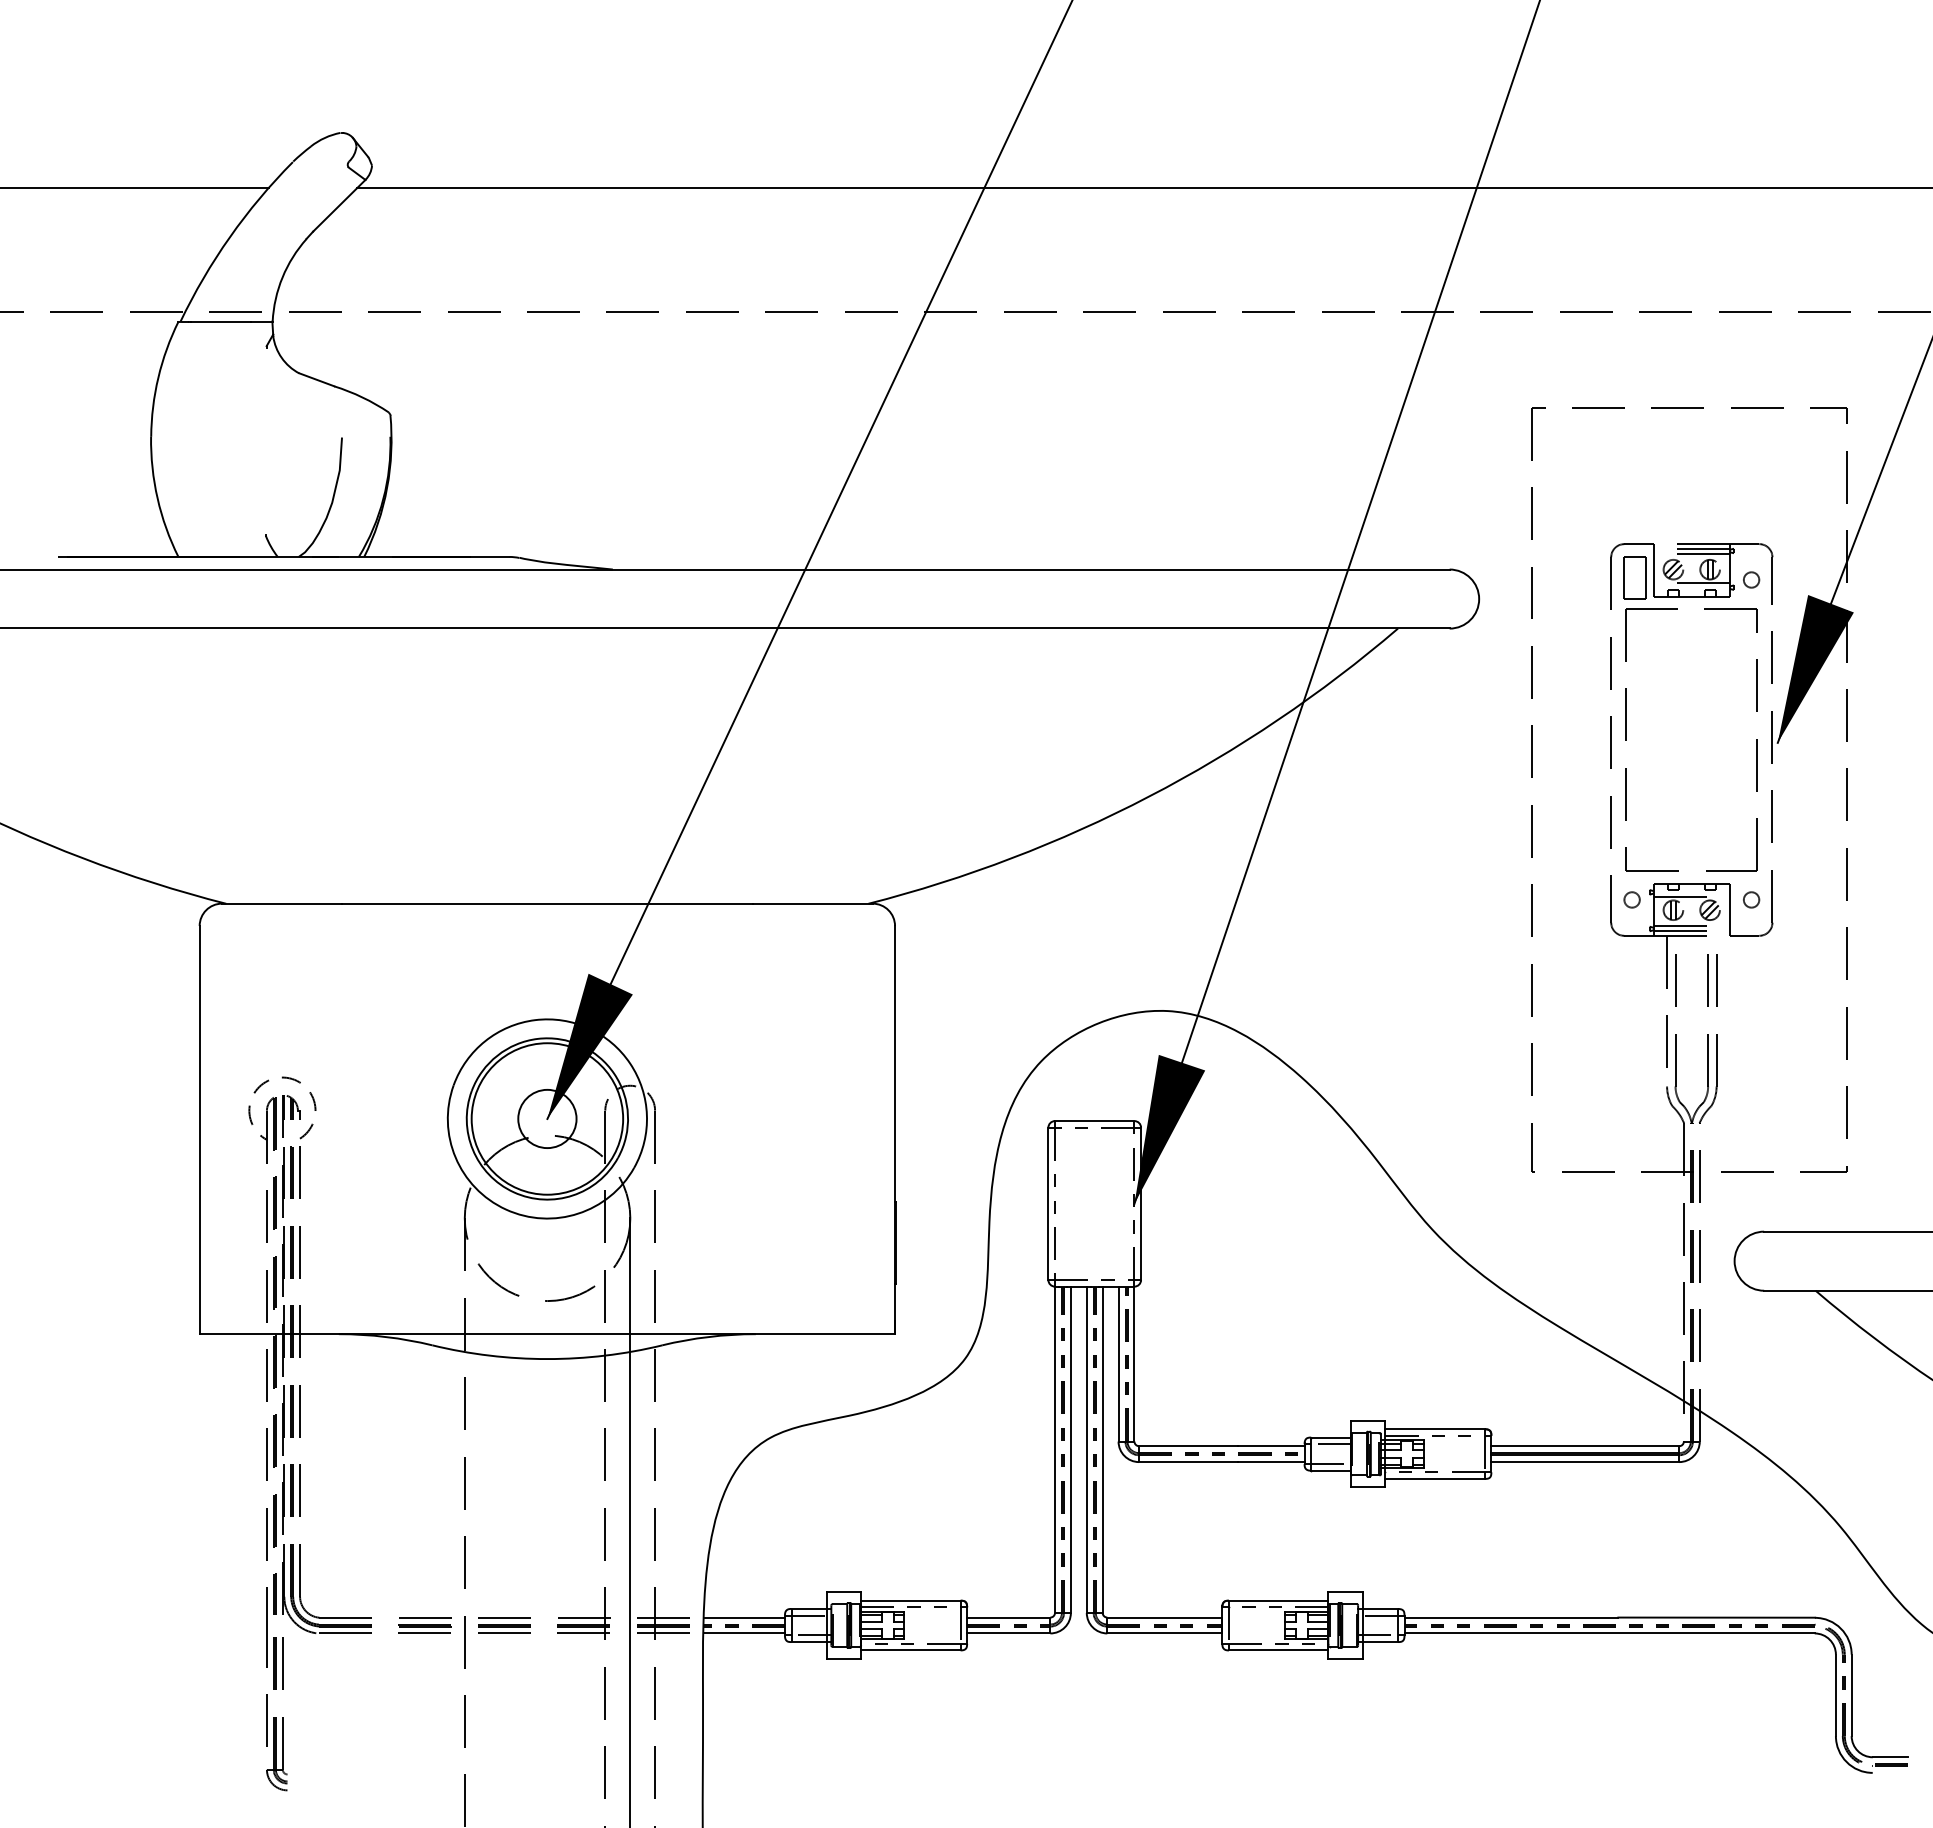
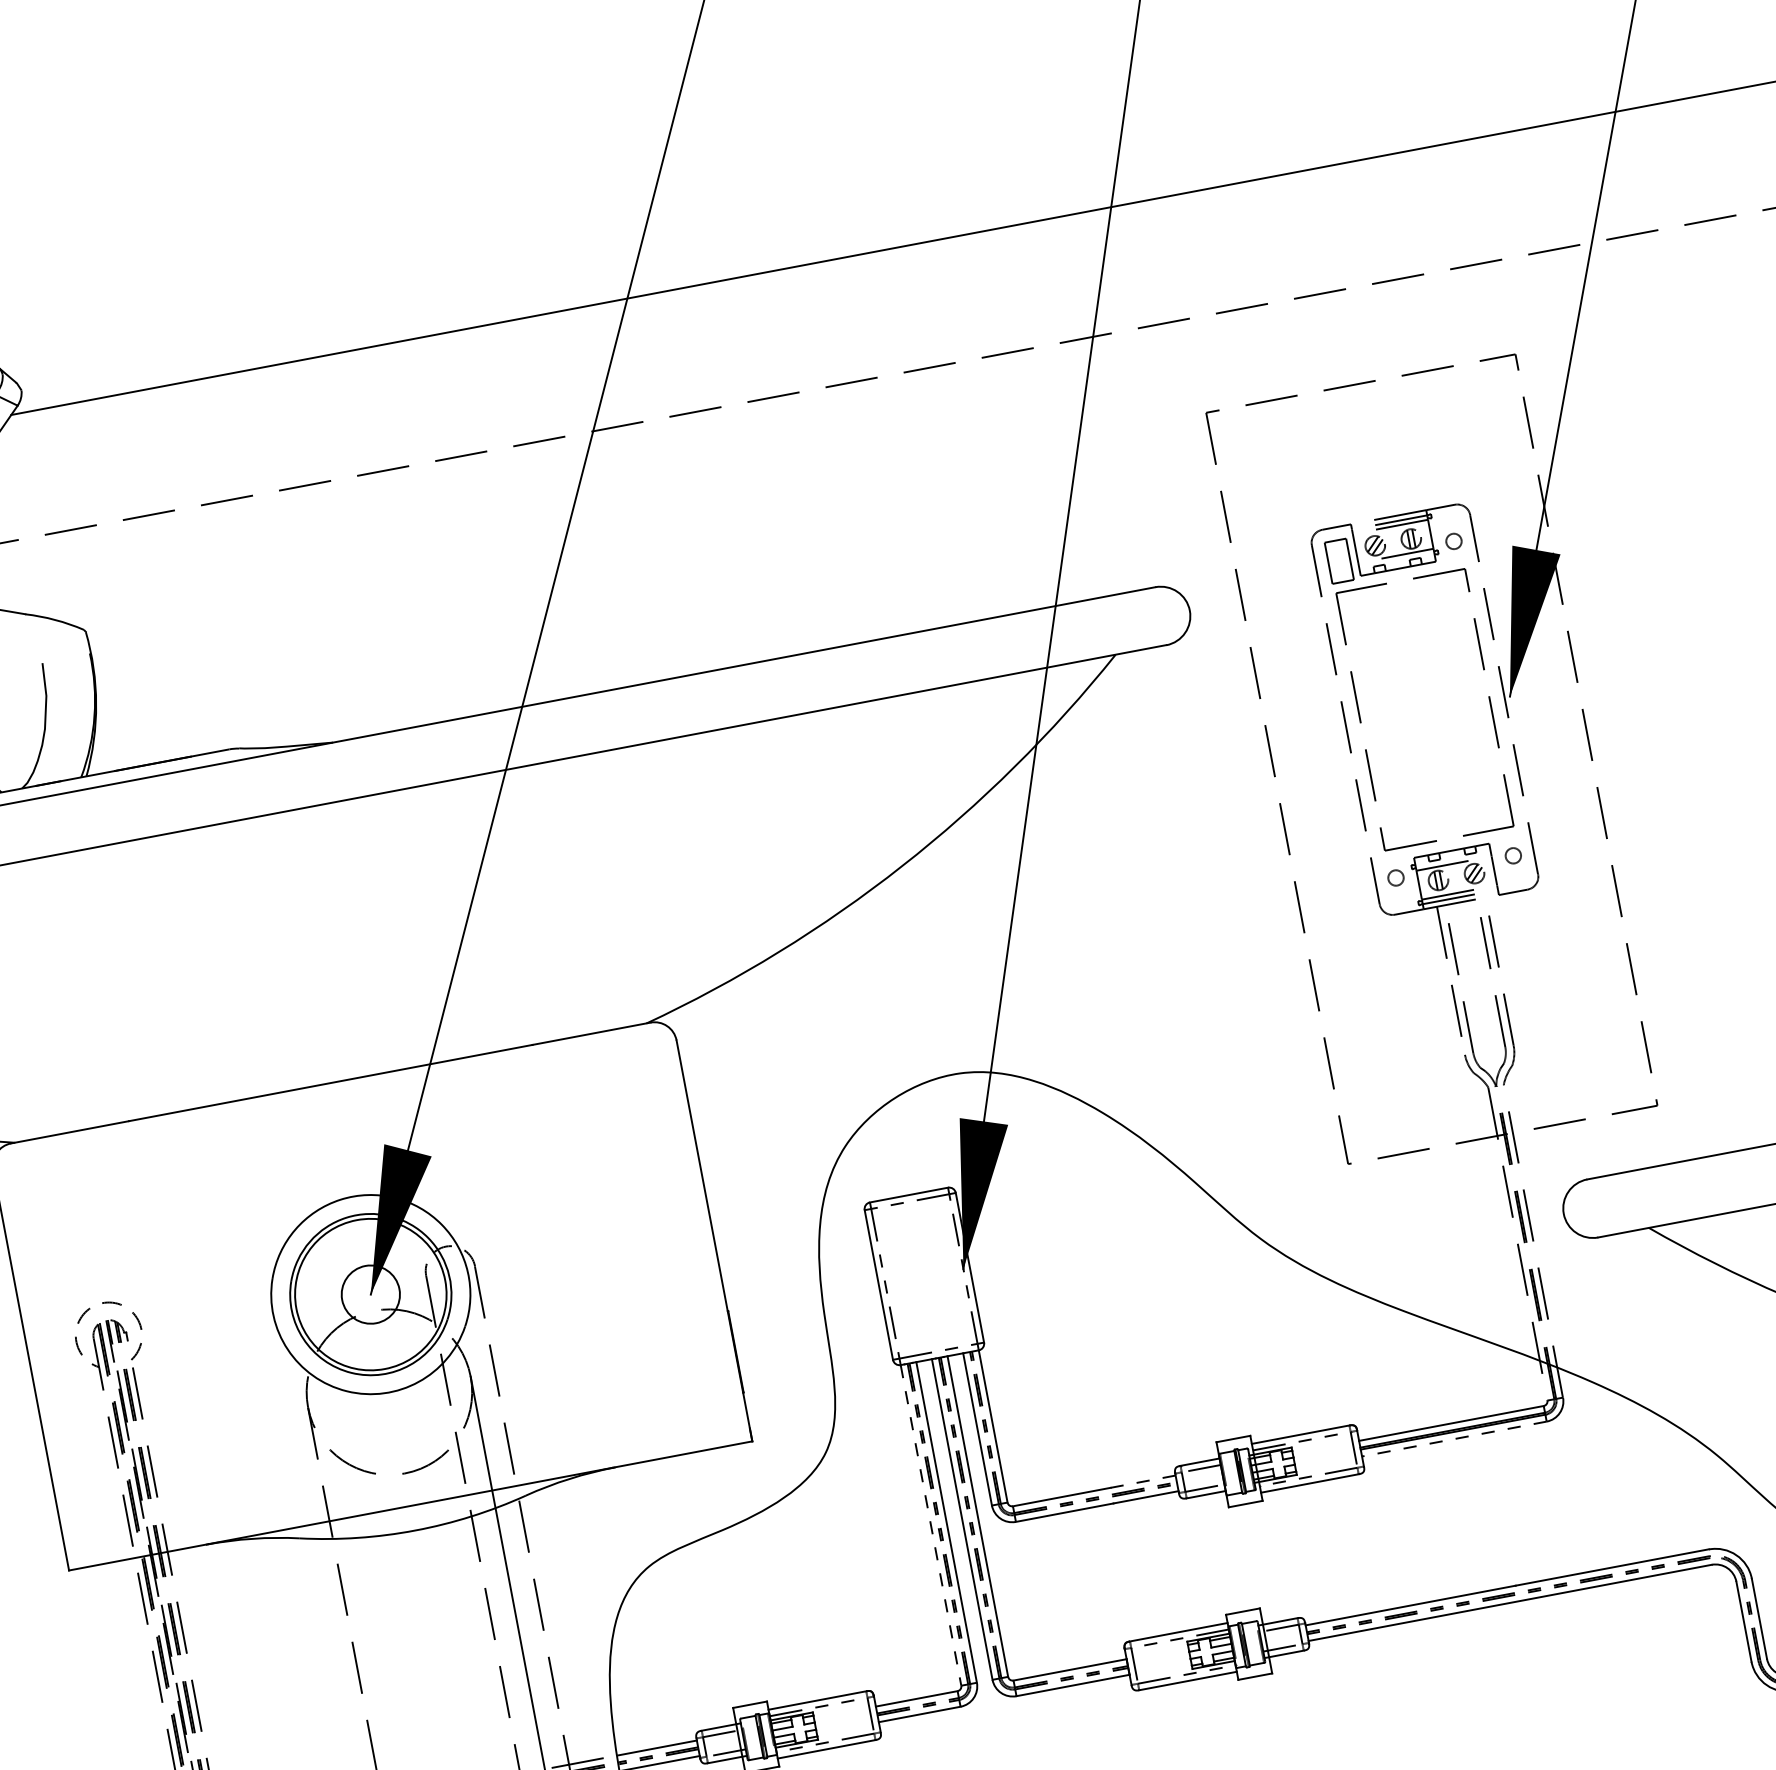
line: (1271, 1446) -> (1143, 1481), solid -> dashed
line: (1055, 1450) -> (931, 1526), solid -> dashed
line: (1585, 1462) -> (1454, 1439), solid -> dashed

